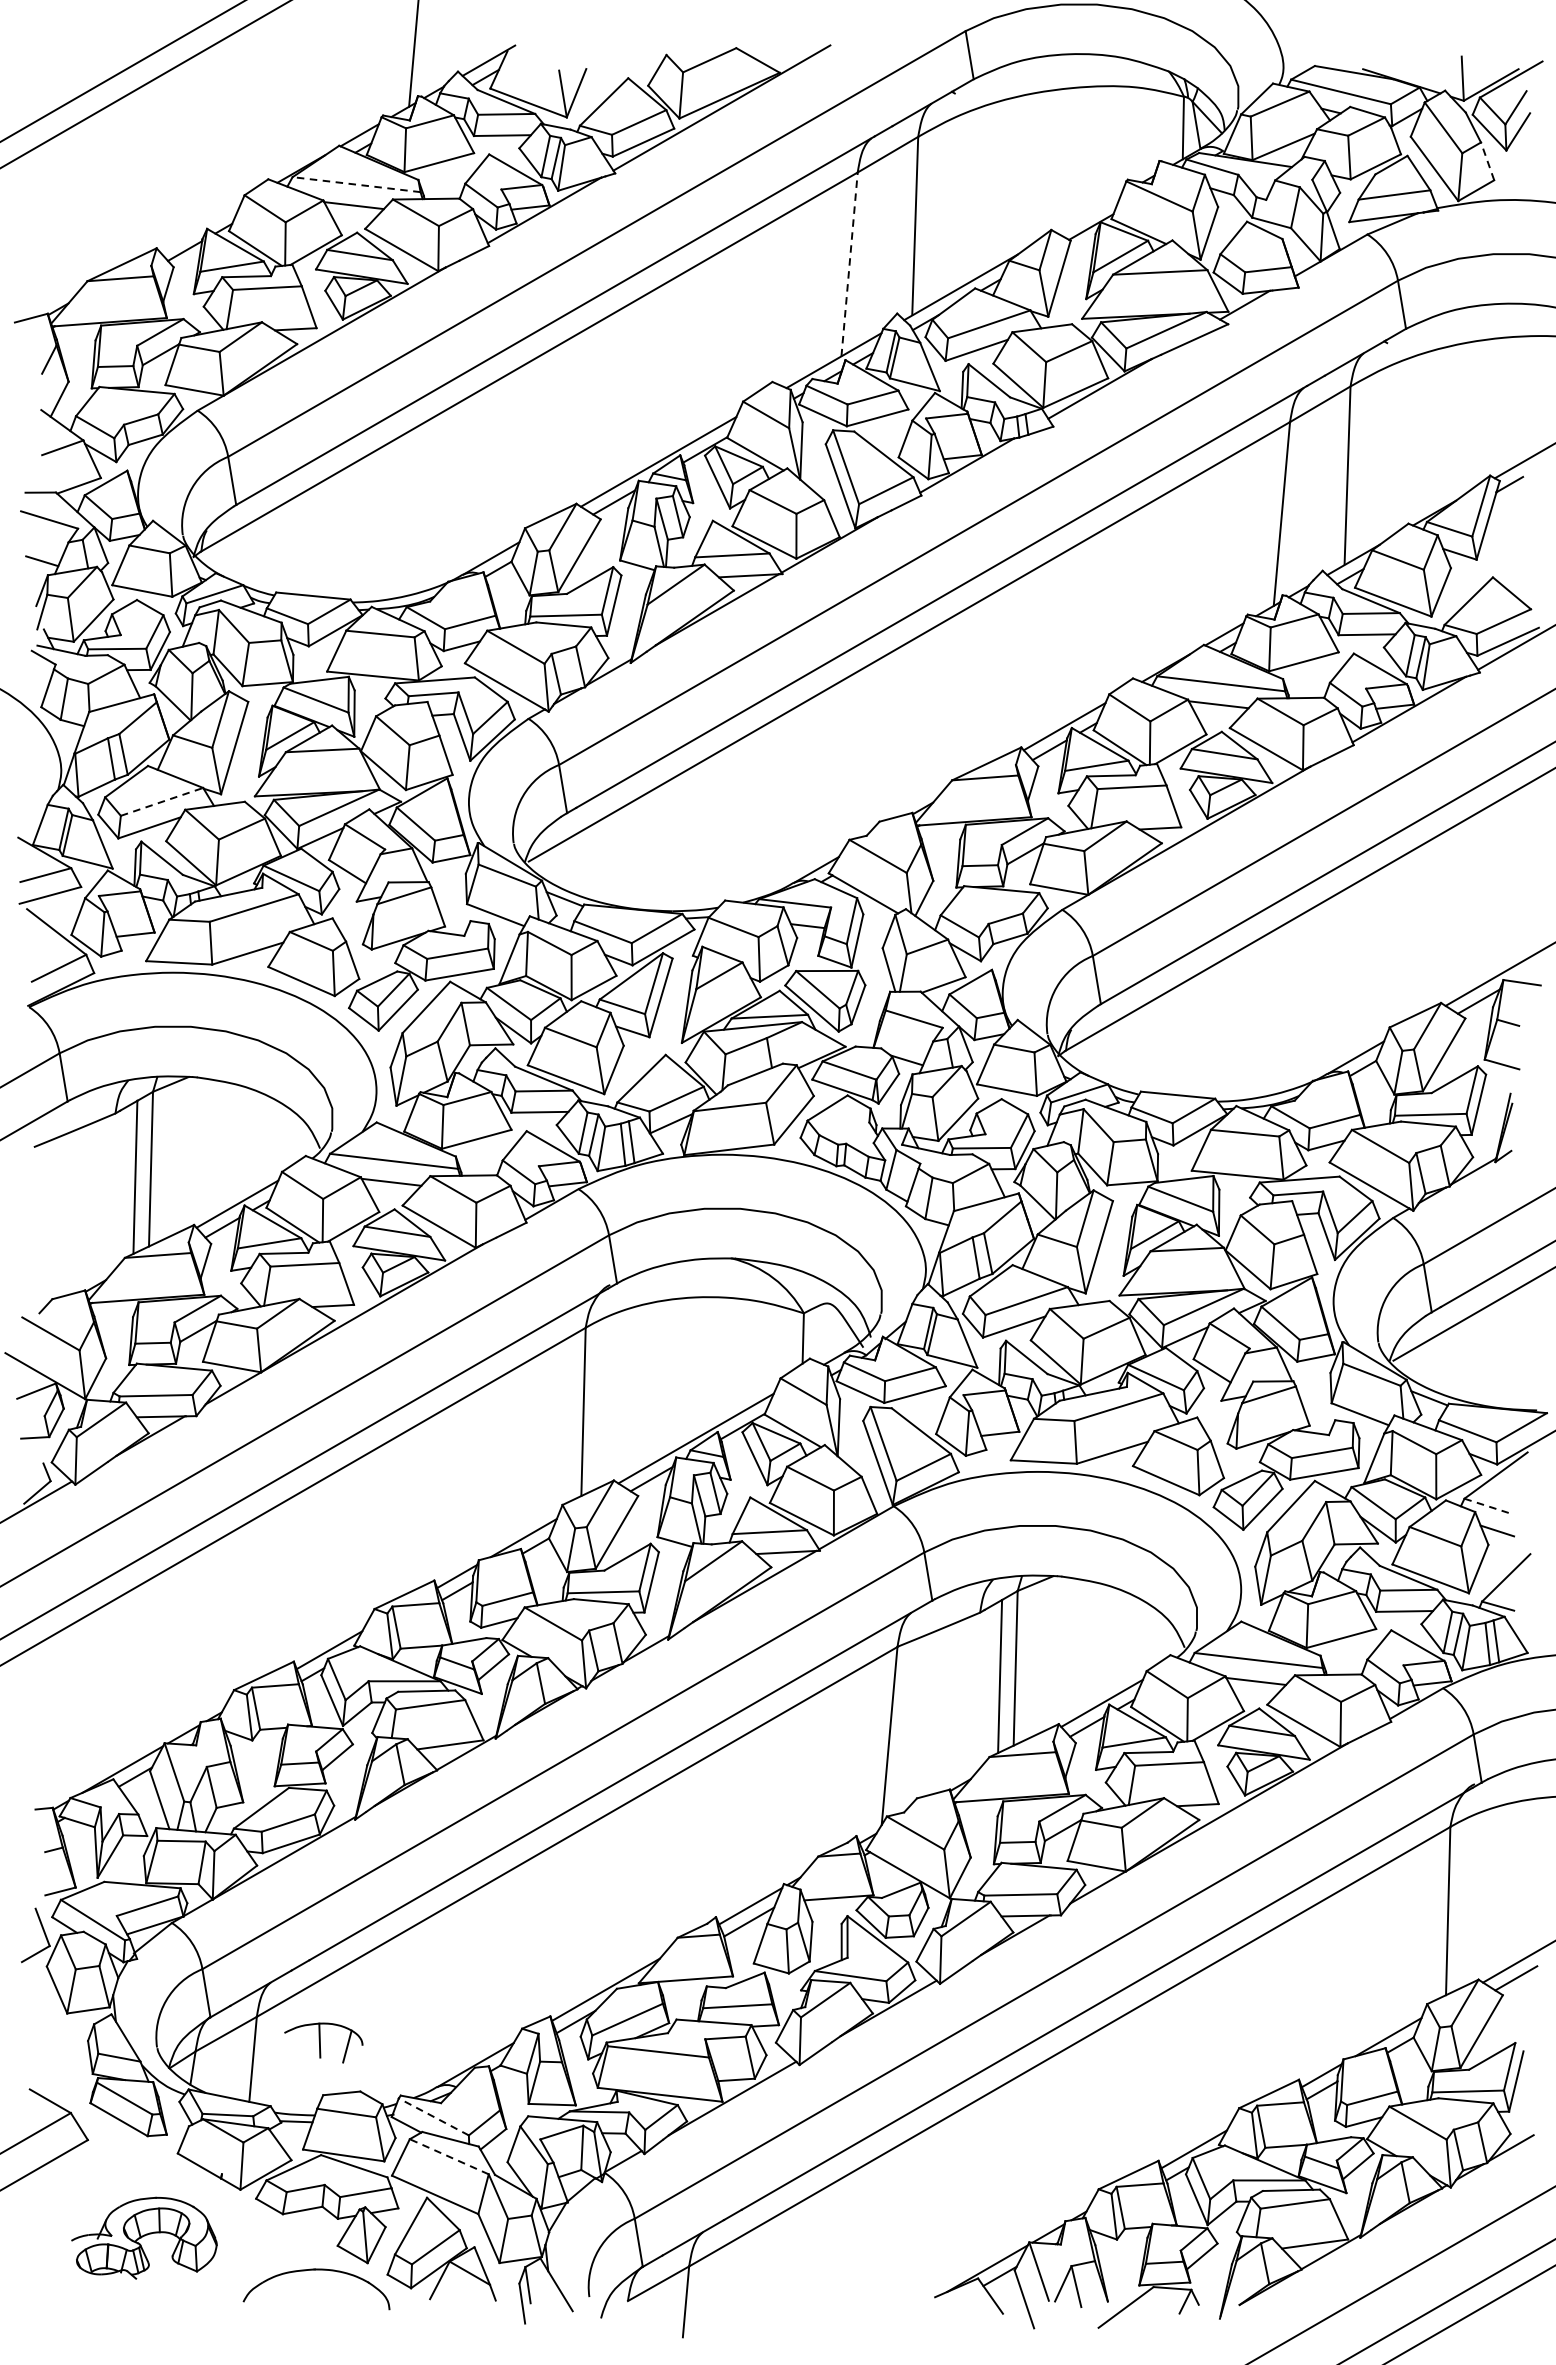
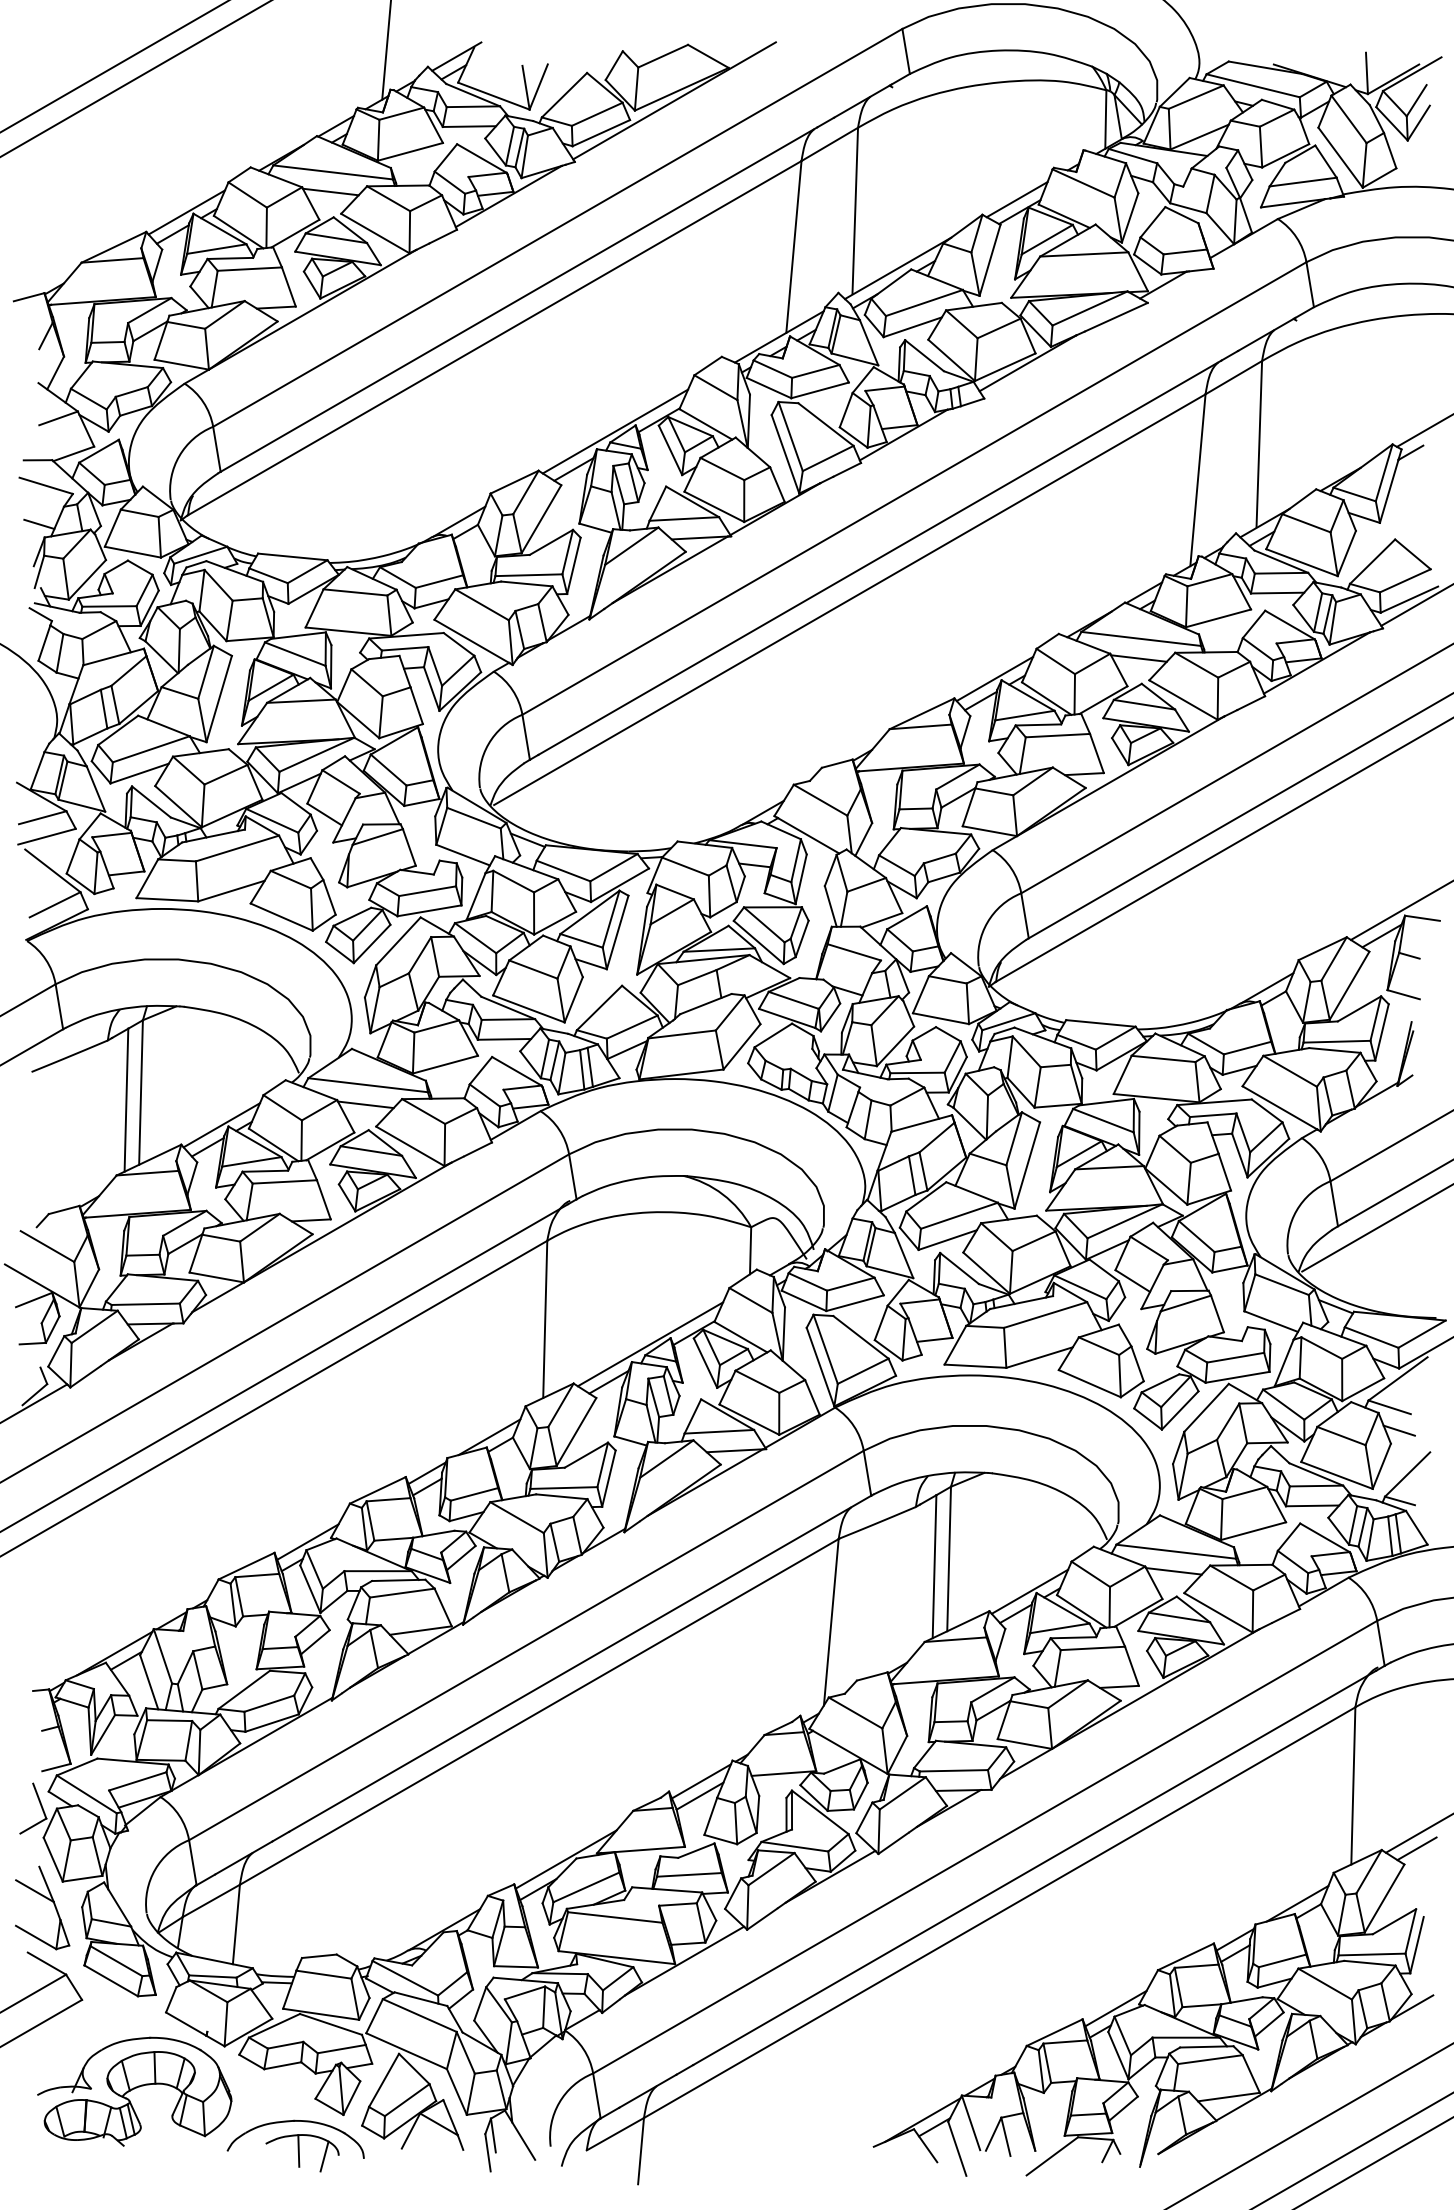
line: (1487, 161) -> (1390, 150), dashed -> solid
line: (355, 184) -> (332, 172), dashed -> solid
line: (1087, 213) -> (1016, 199), added
line: (199, 227) -> (186, 212), added
line: (849, 263) -> (793, 246), dashed -> solid
line: (162, 802) -> (151, 749), dashed -> solid
line: (1487, 1506) -> (1390, 1407), dashed -> solid
part: (50, 2032) -> (47, 1899), added
part: (323, 2043) -> (302, 2153), moved
line: (432, 2117) -> (404, 1978), dashed -> solid
line: (448, 2156) -> (419, 2015), dashed -> solid
part: (144, 2238) -> (134, 2091), size x1.43

